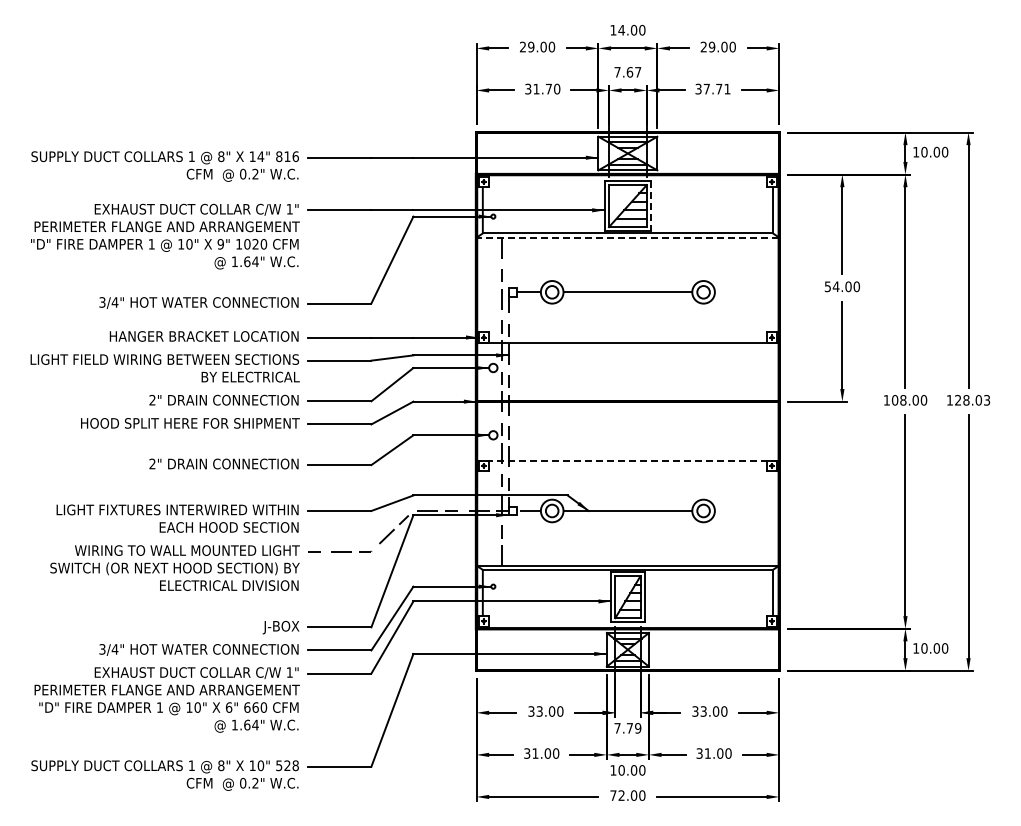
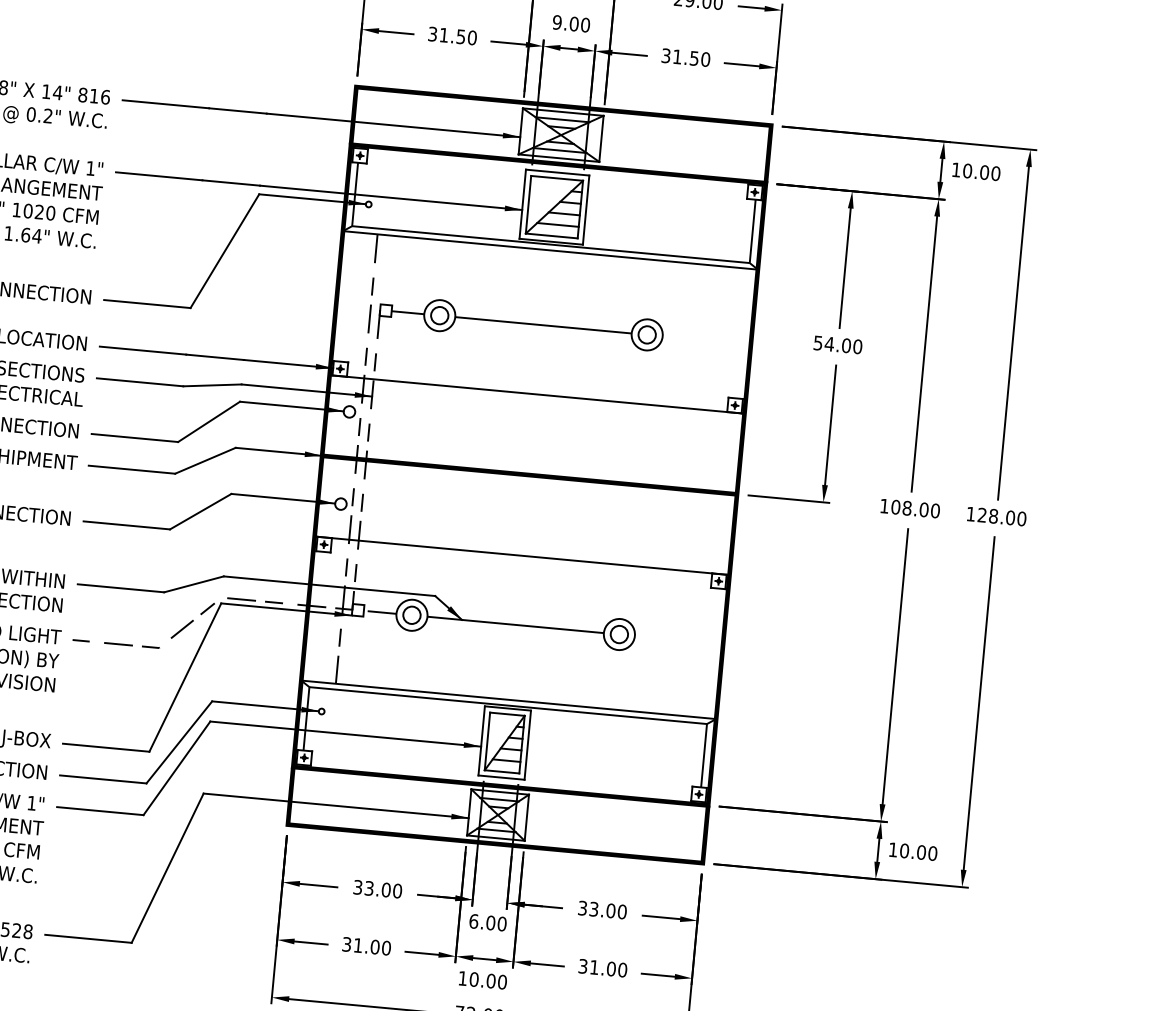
text: (627, 72) -> (570, 24), 7.67 -> 9.00
text: (716, 88) -> (690, 57), 37.71 -> 31.50
text: (548, 89) -> (460, 37), 31.70 -> 31.50
line: (651, 206) -> (586, 210), dashed -> solid
line: (627, 237) -> (549, 250), dashed -> solid
text: (986, 400) -> (1021, 519), 128.03 -> 128.00
line: (627, 460) -> (521, 555), dashed -> solid
text: (627, 728) -> (487, 922), 7.79 -> 6.00

